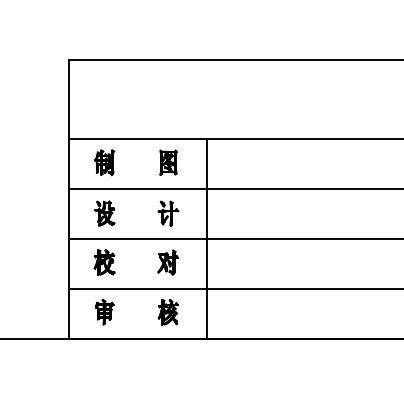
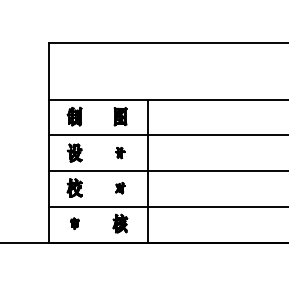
part: (168, 213) -> (120, 153), size x0.6
part: (168, 262) -> (120, 188), size x0.6
part: (104, 312) -> (74, 223), size x0.6

